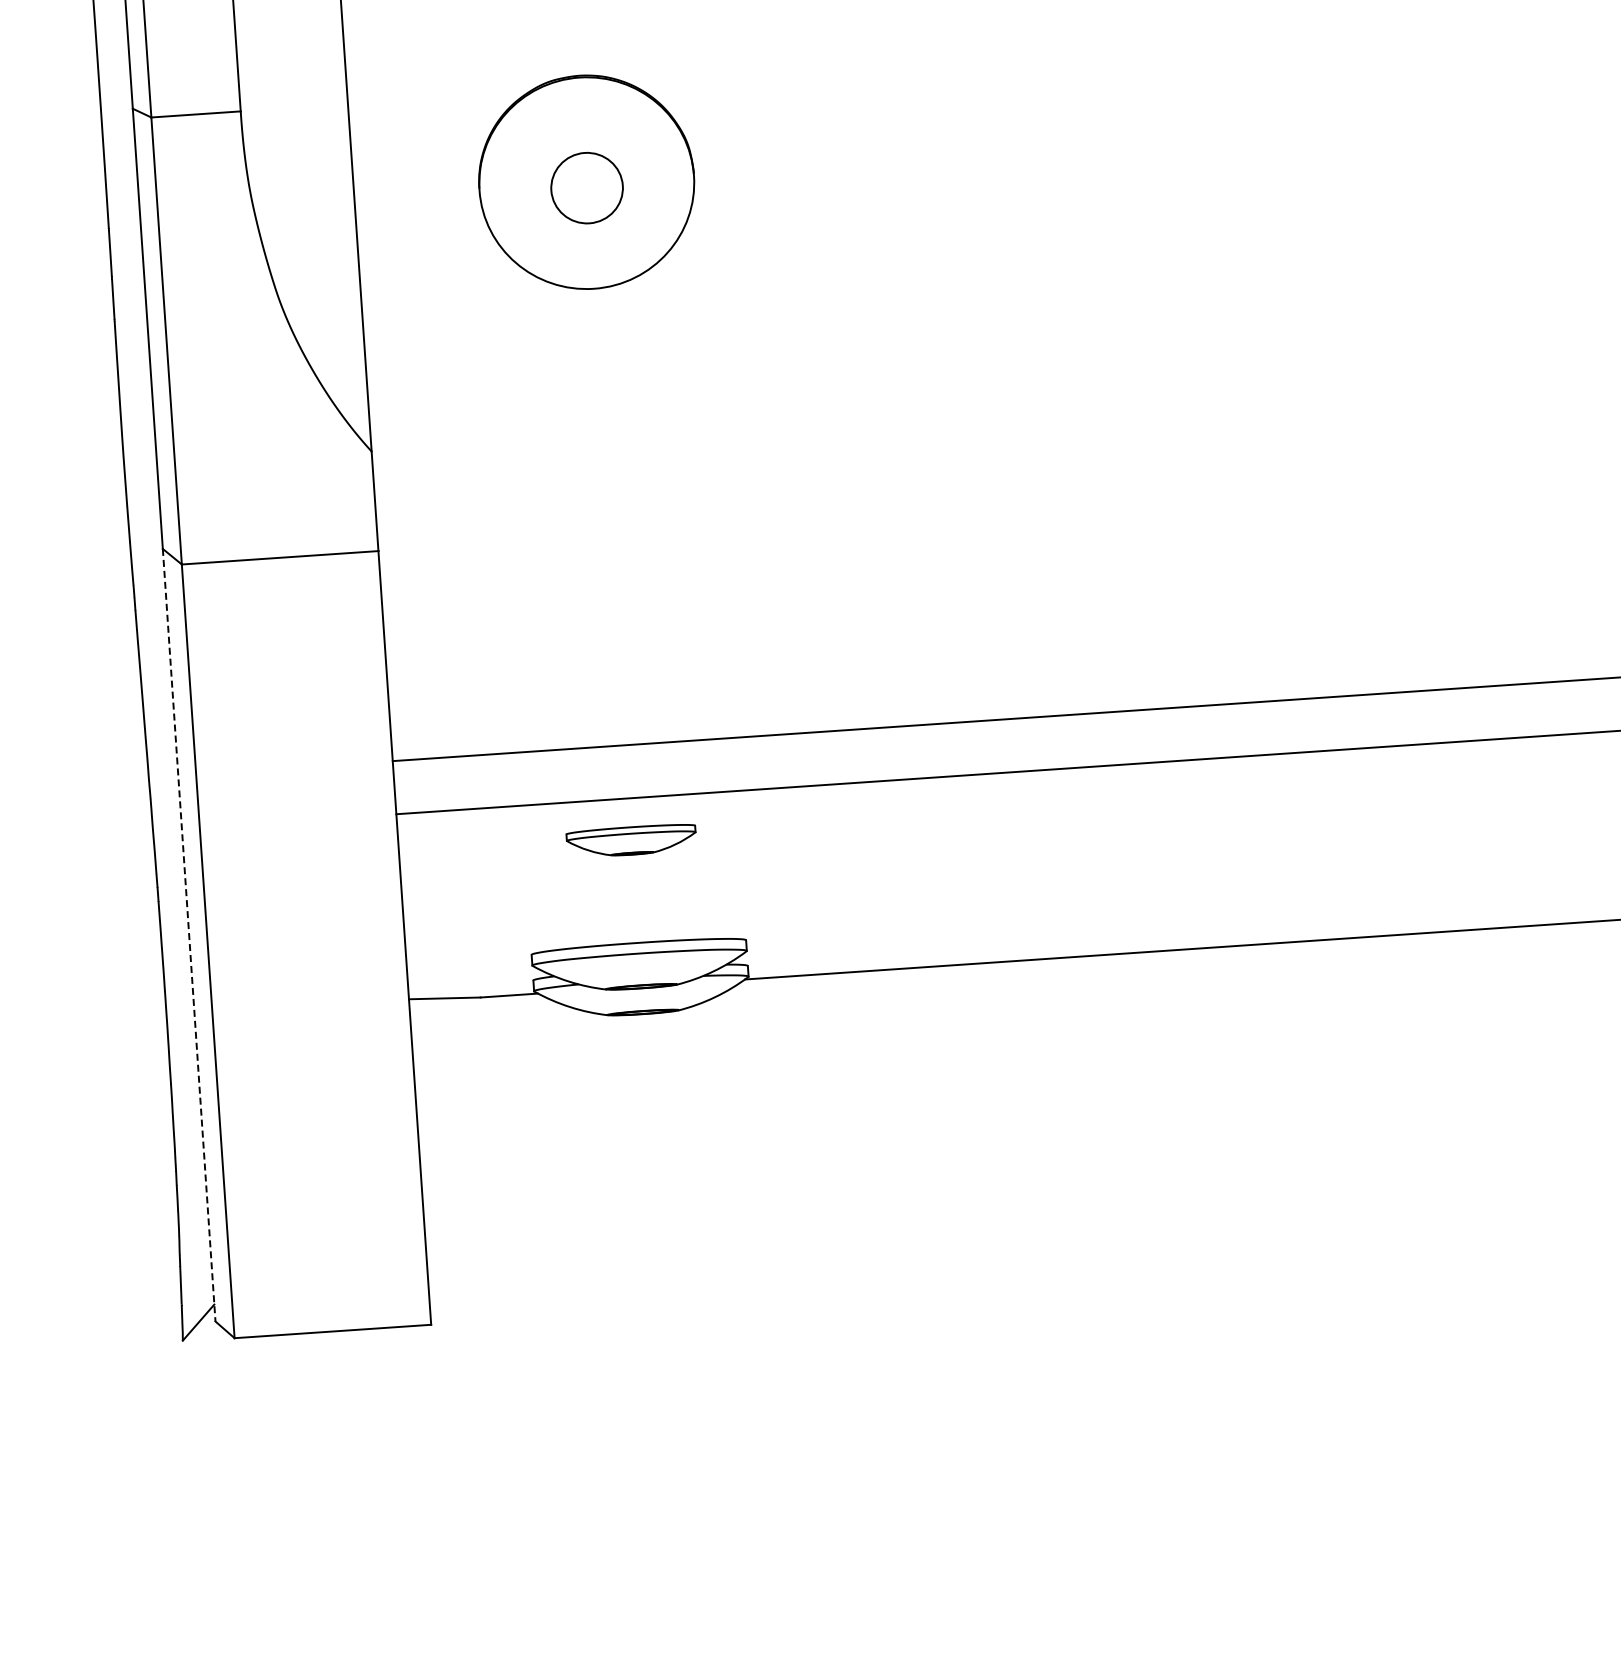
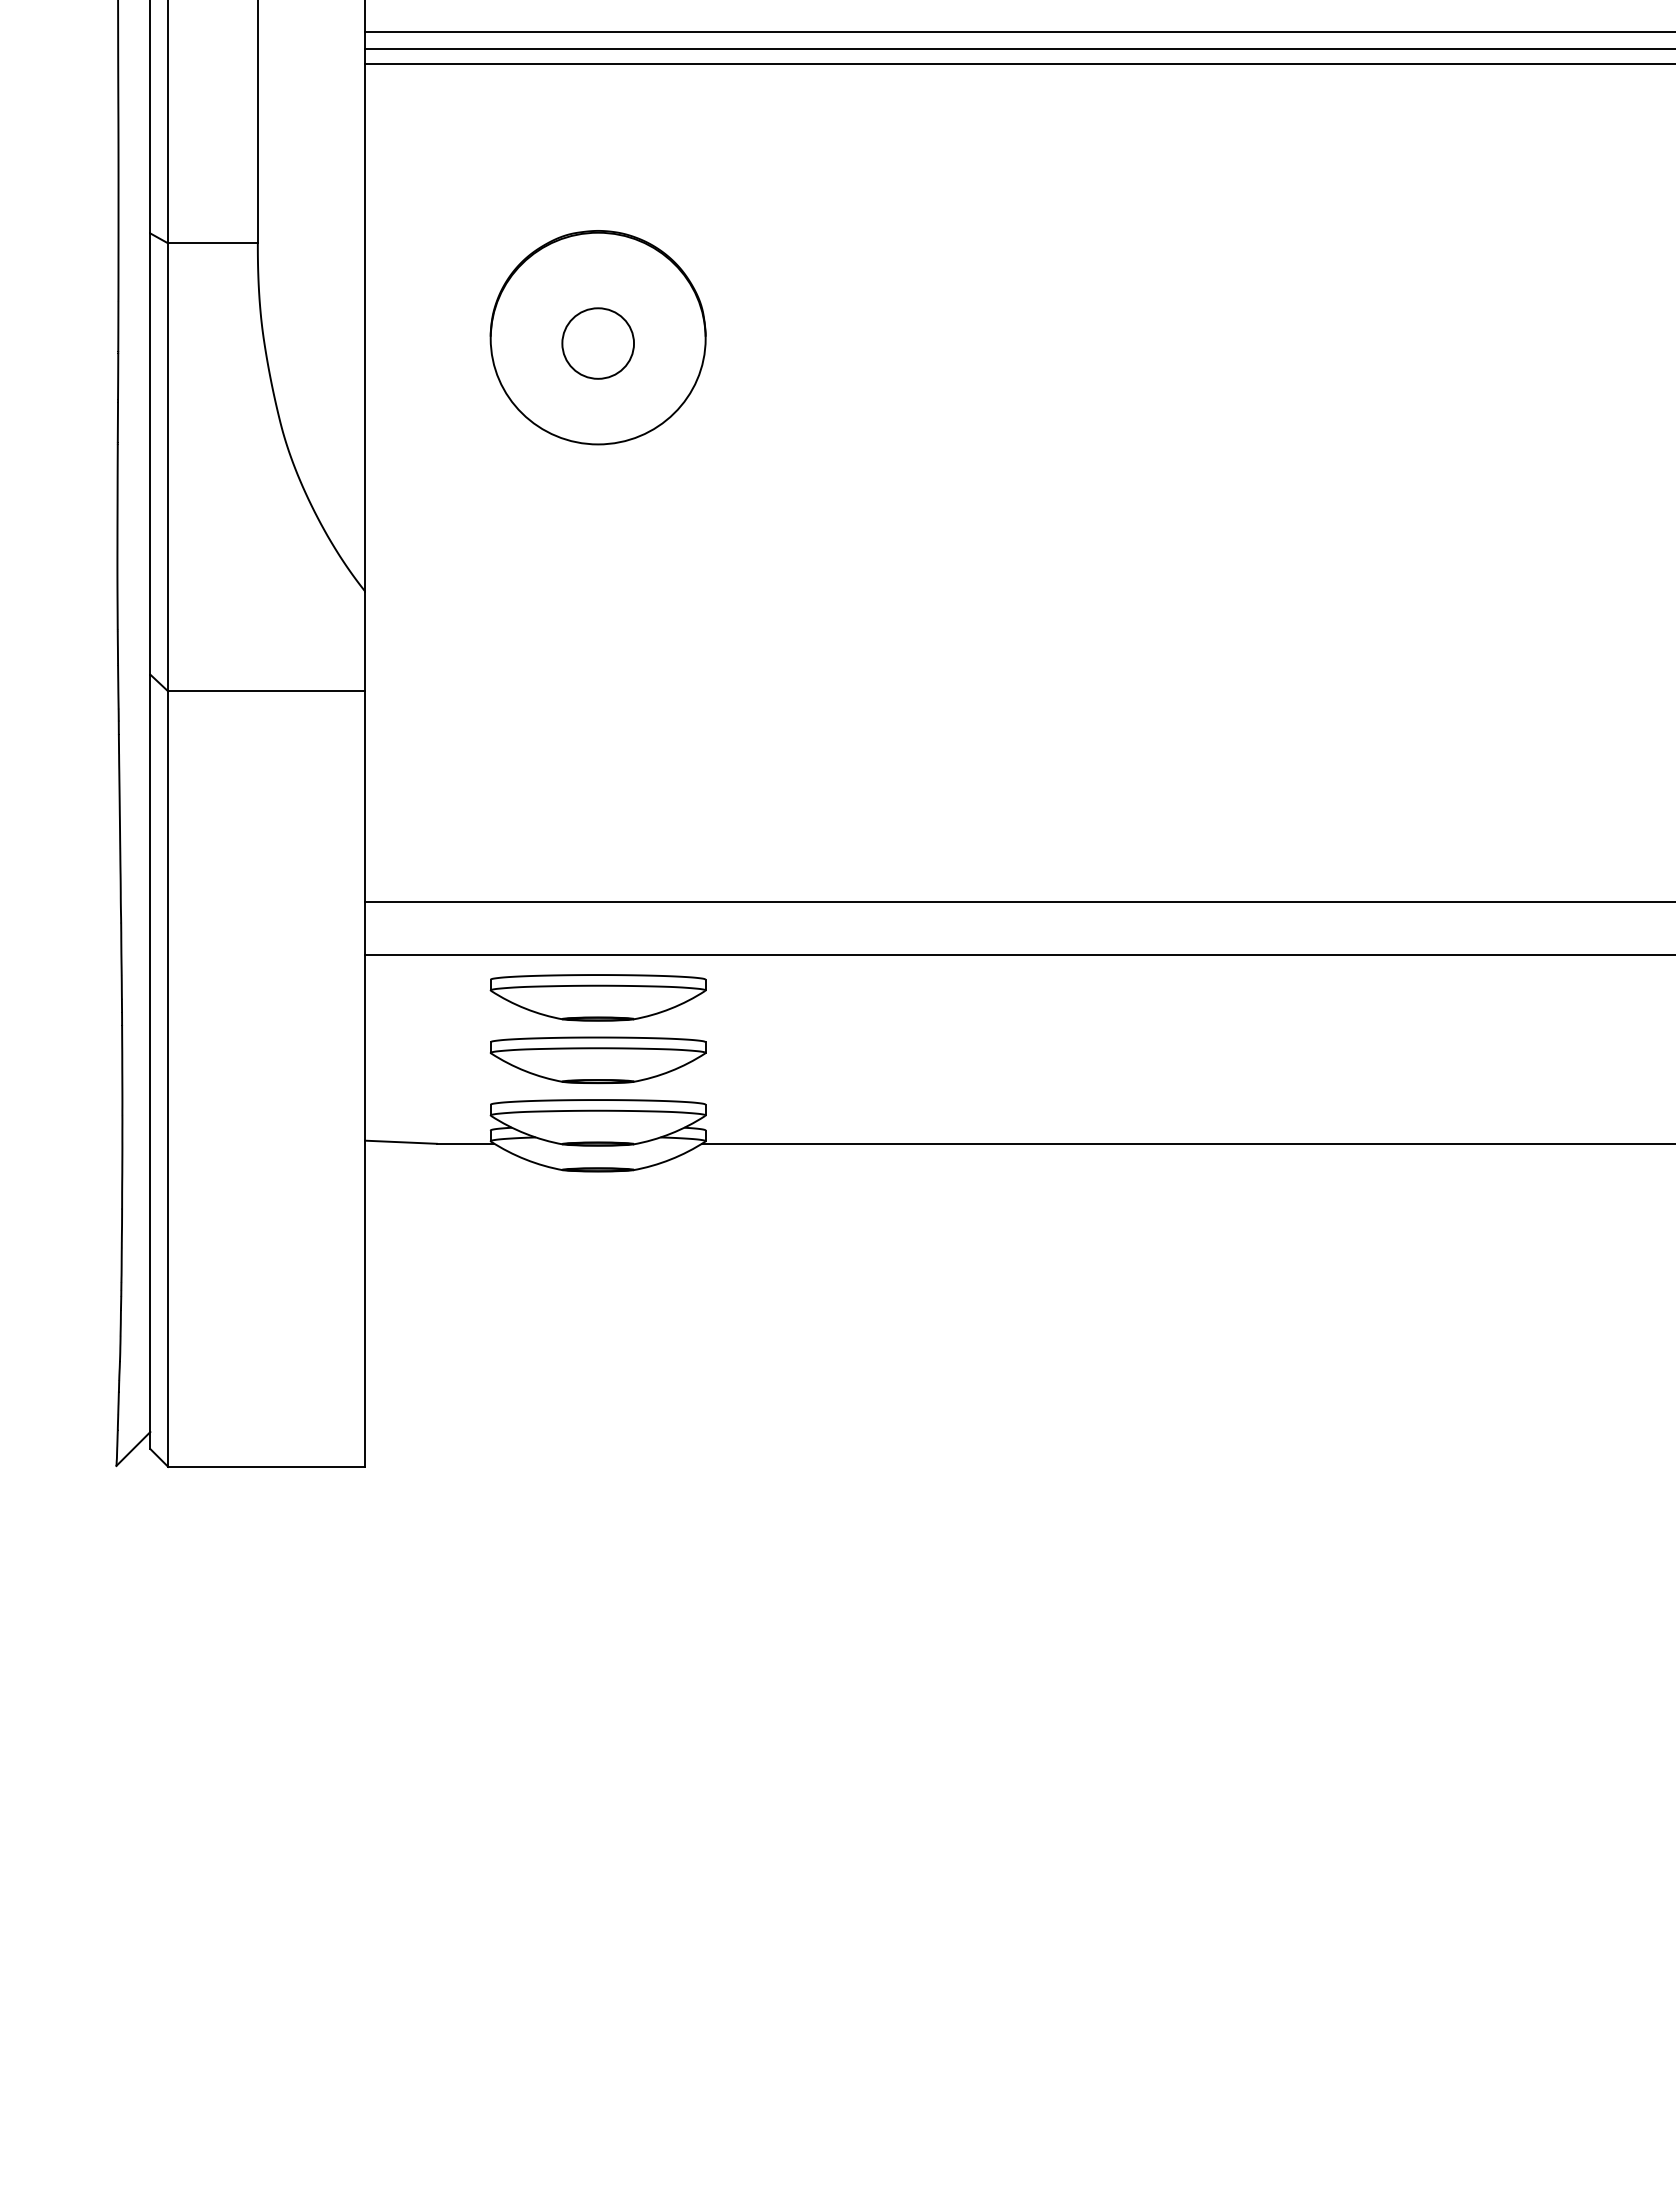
part: (630, 840) -> (597, 997), size x1.67
part: (635, 903) -> (597, 1060), added
line: (189, 935) -> (150, 1062), dashed -> solid

